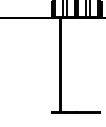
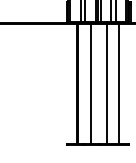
line: (70, 64) -> (90, 82), added
line: (83, 64) -> (107, 82), added
line: (93, 64) -> (120, 82), added

